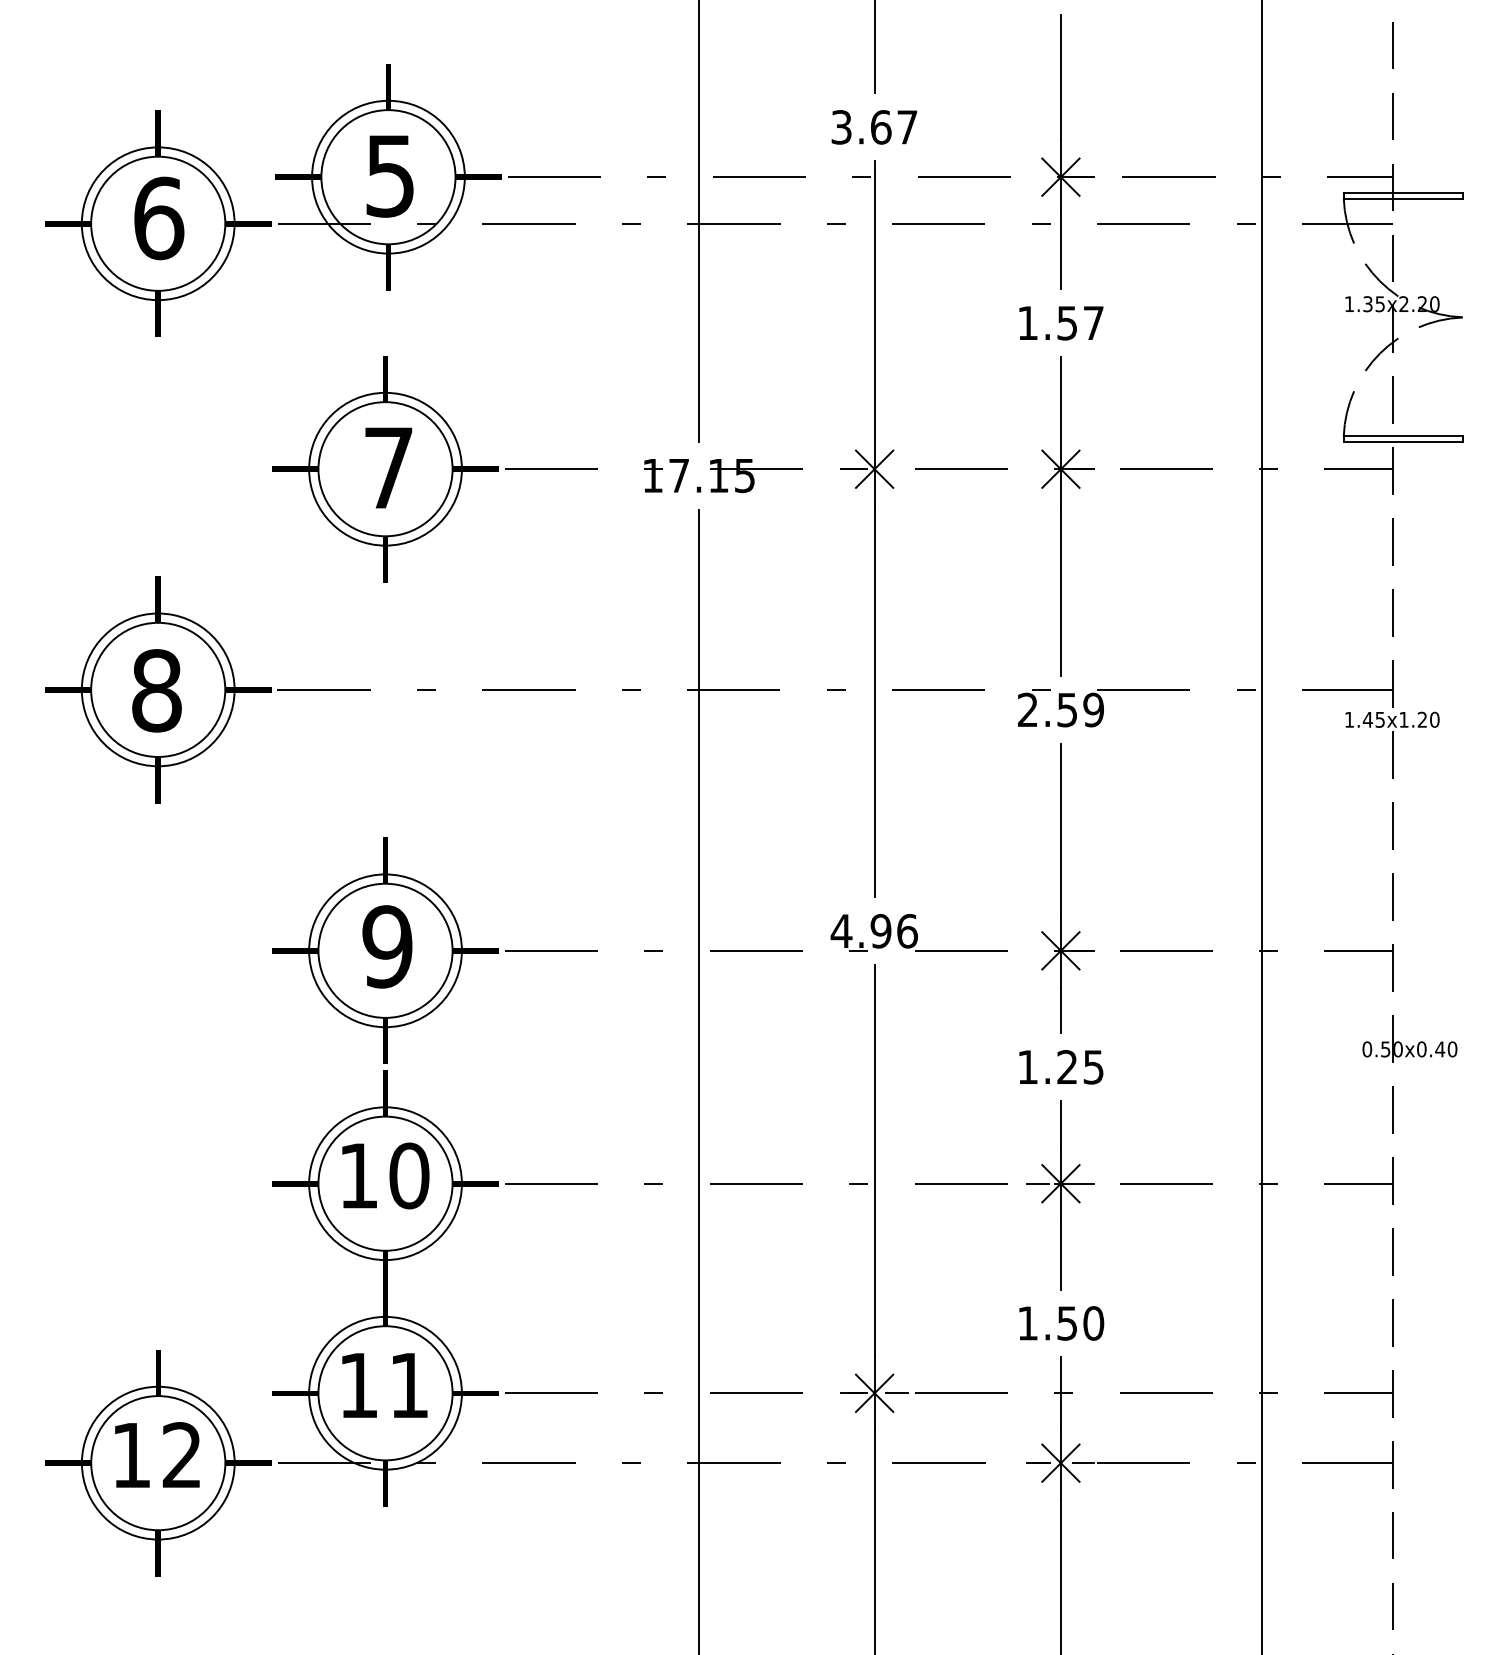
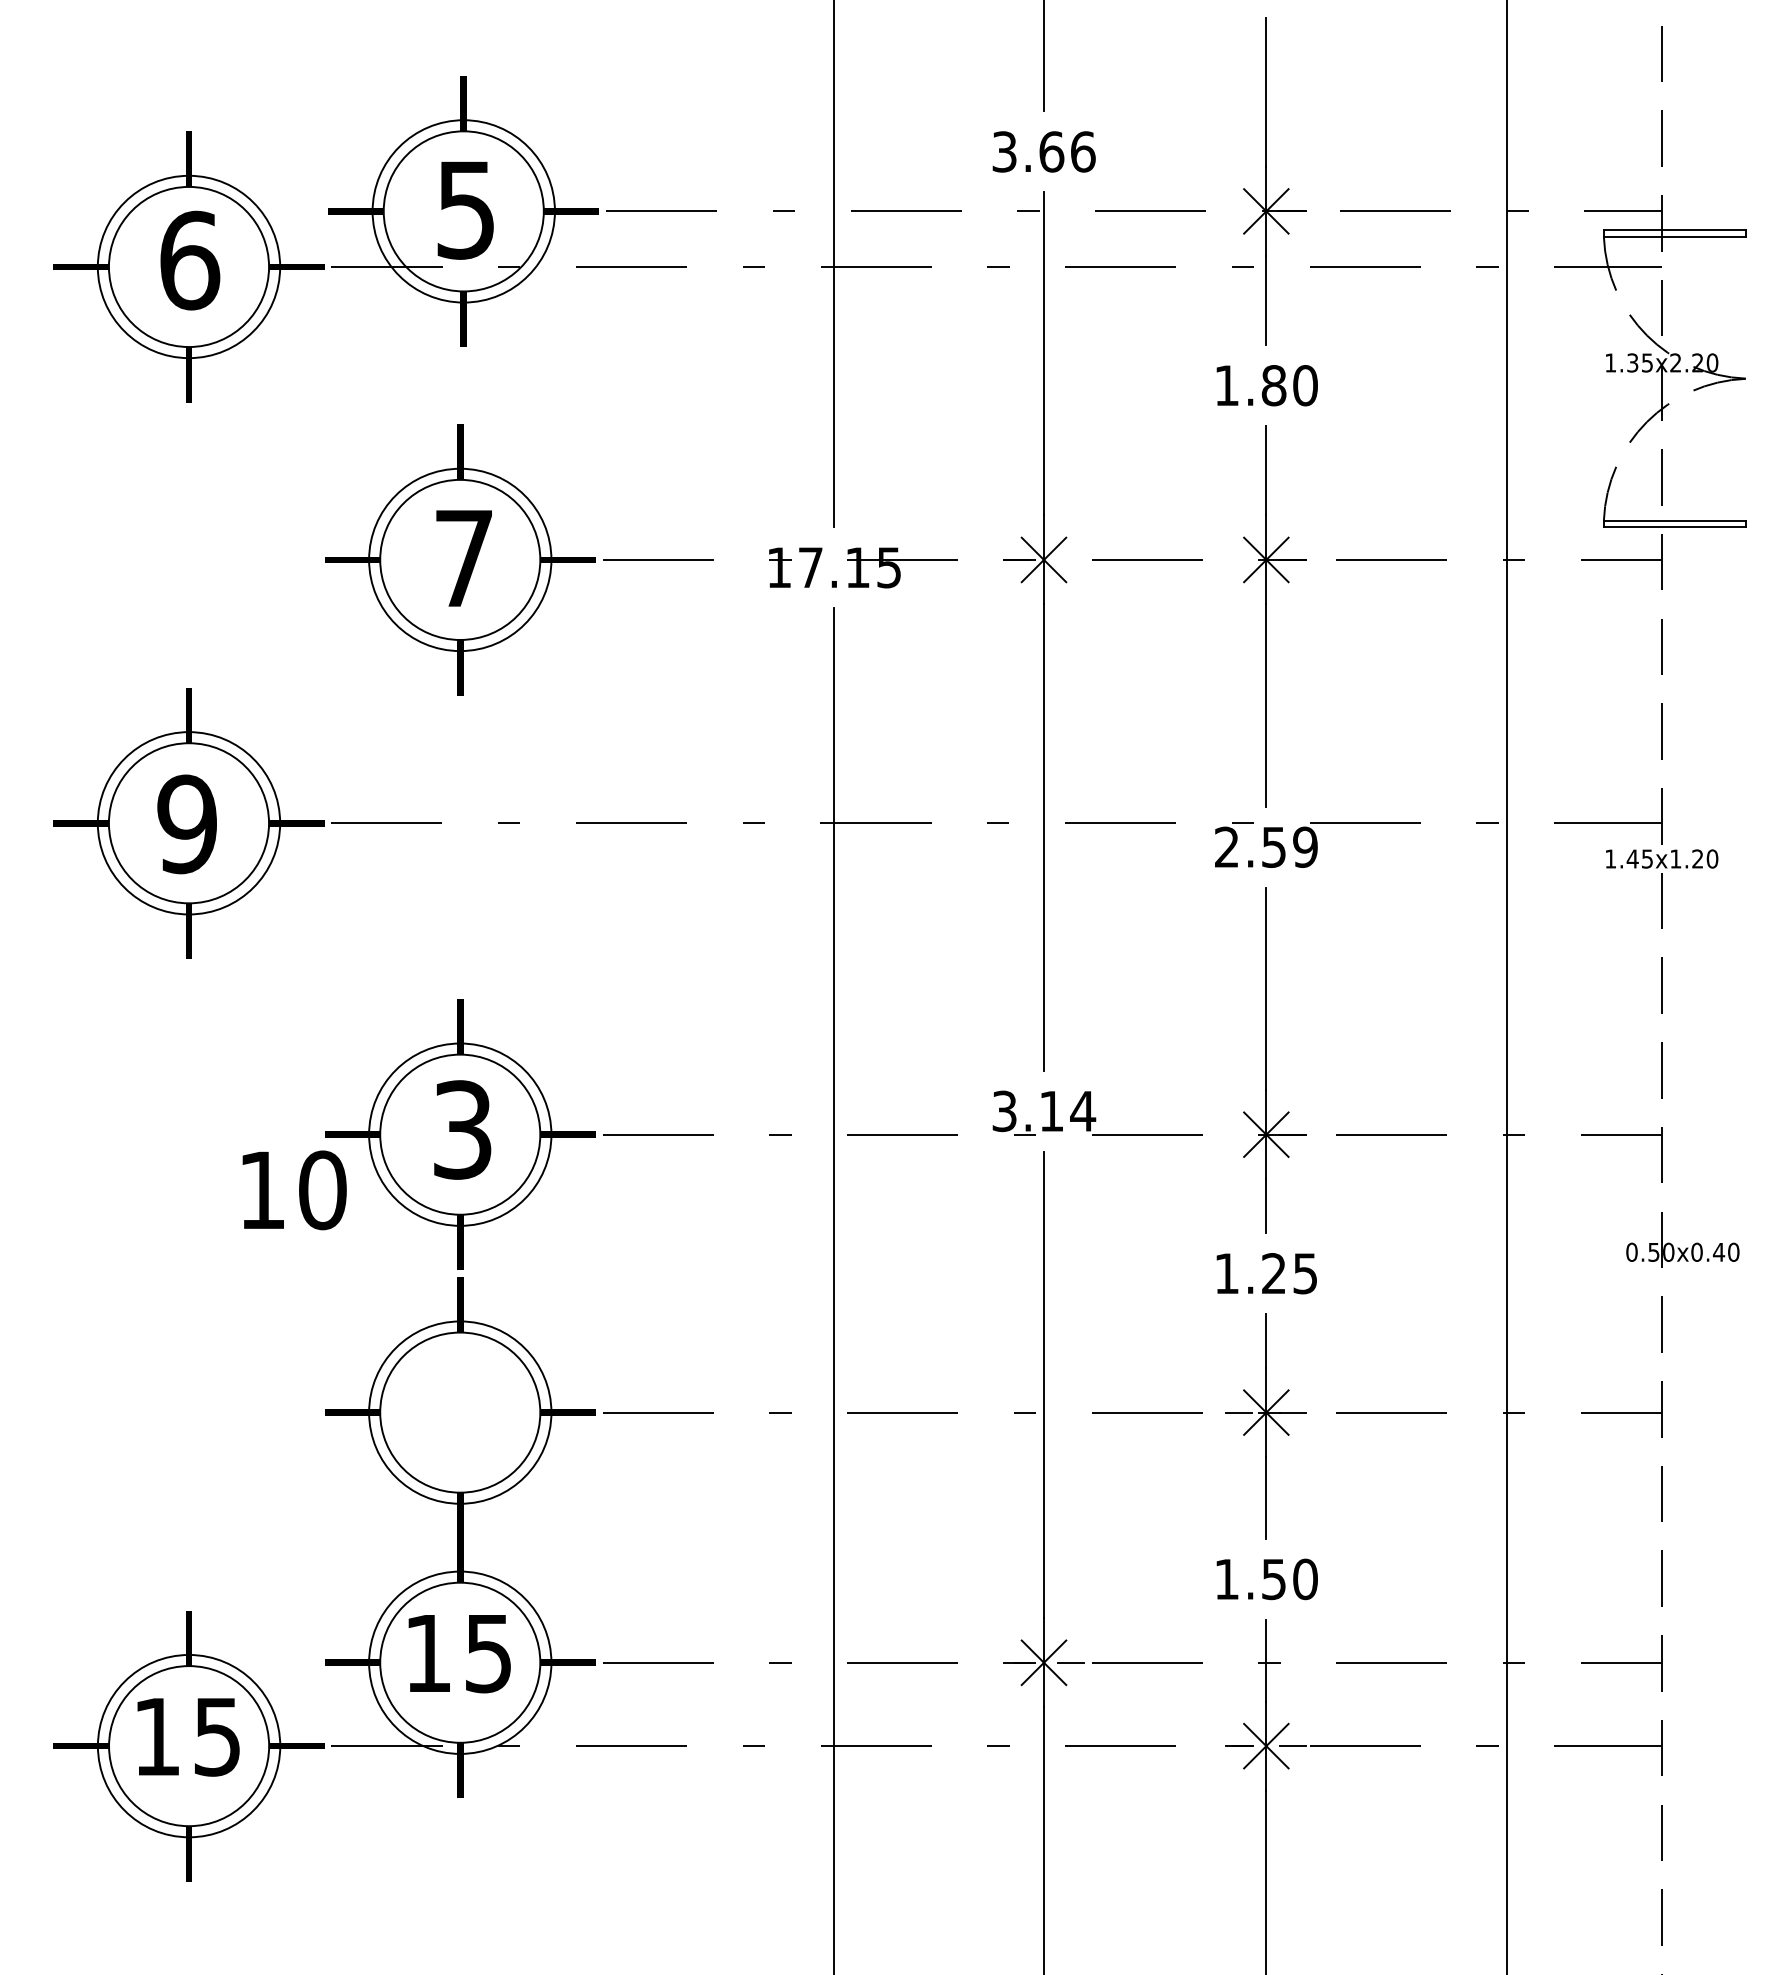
text: (907, 127) -> (1083, 151), 3.67 -> 3.66
text: (1080, 323) -> (1289, 385), 1.57 -> 1.80
text: (156, 690) -> (187, 824), 8 -> 9
text: (874, 931) -> (1043, 1111), 4.96 -> 3.14
text: (387, 946) -> (462, 1129), 9 -> 3
text: (385, 1176) -> (294, 1190), moved
text: (409, 1386) -> (488, 1654), 11 -> 15
text: (181, 1455) -> (216, 1736), 12 -> 15

